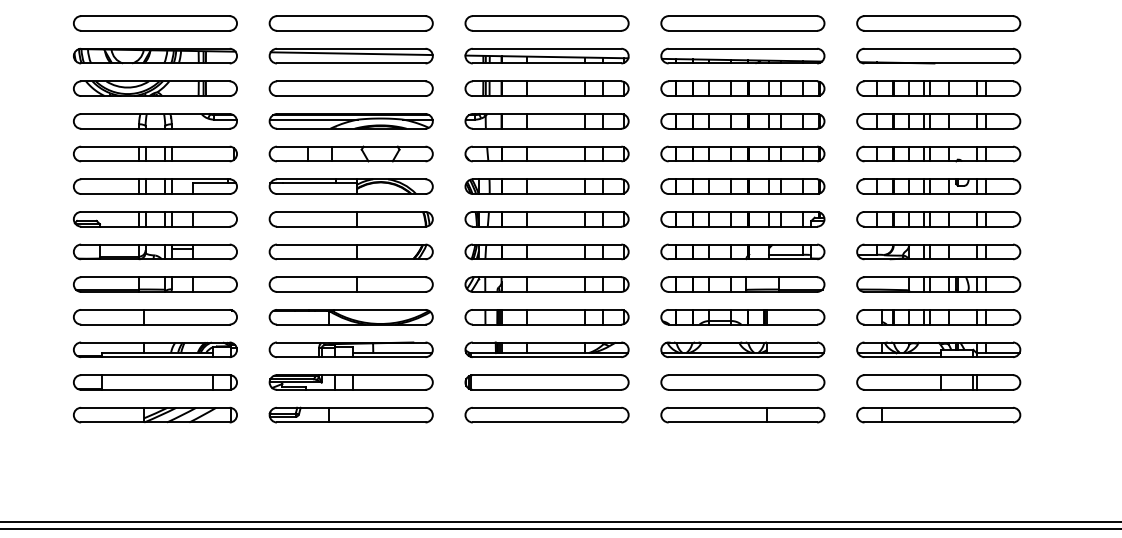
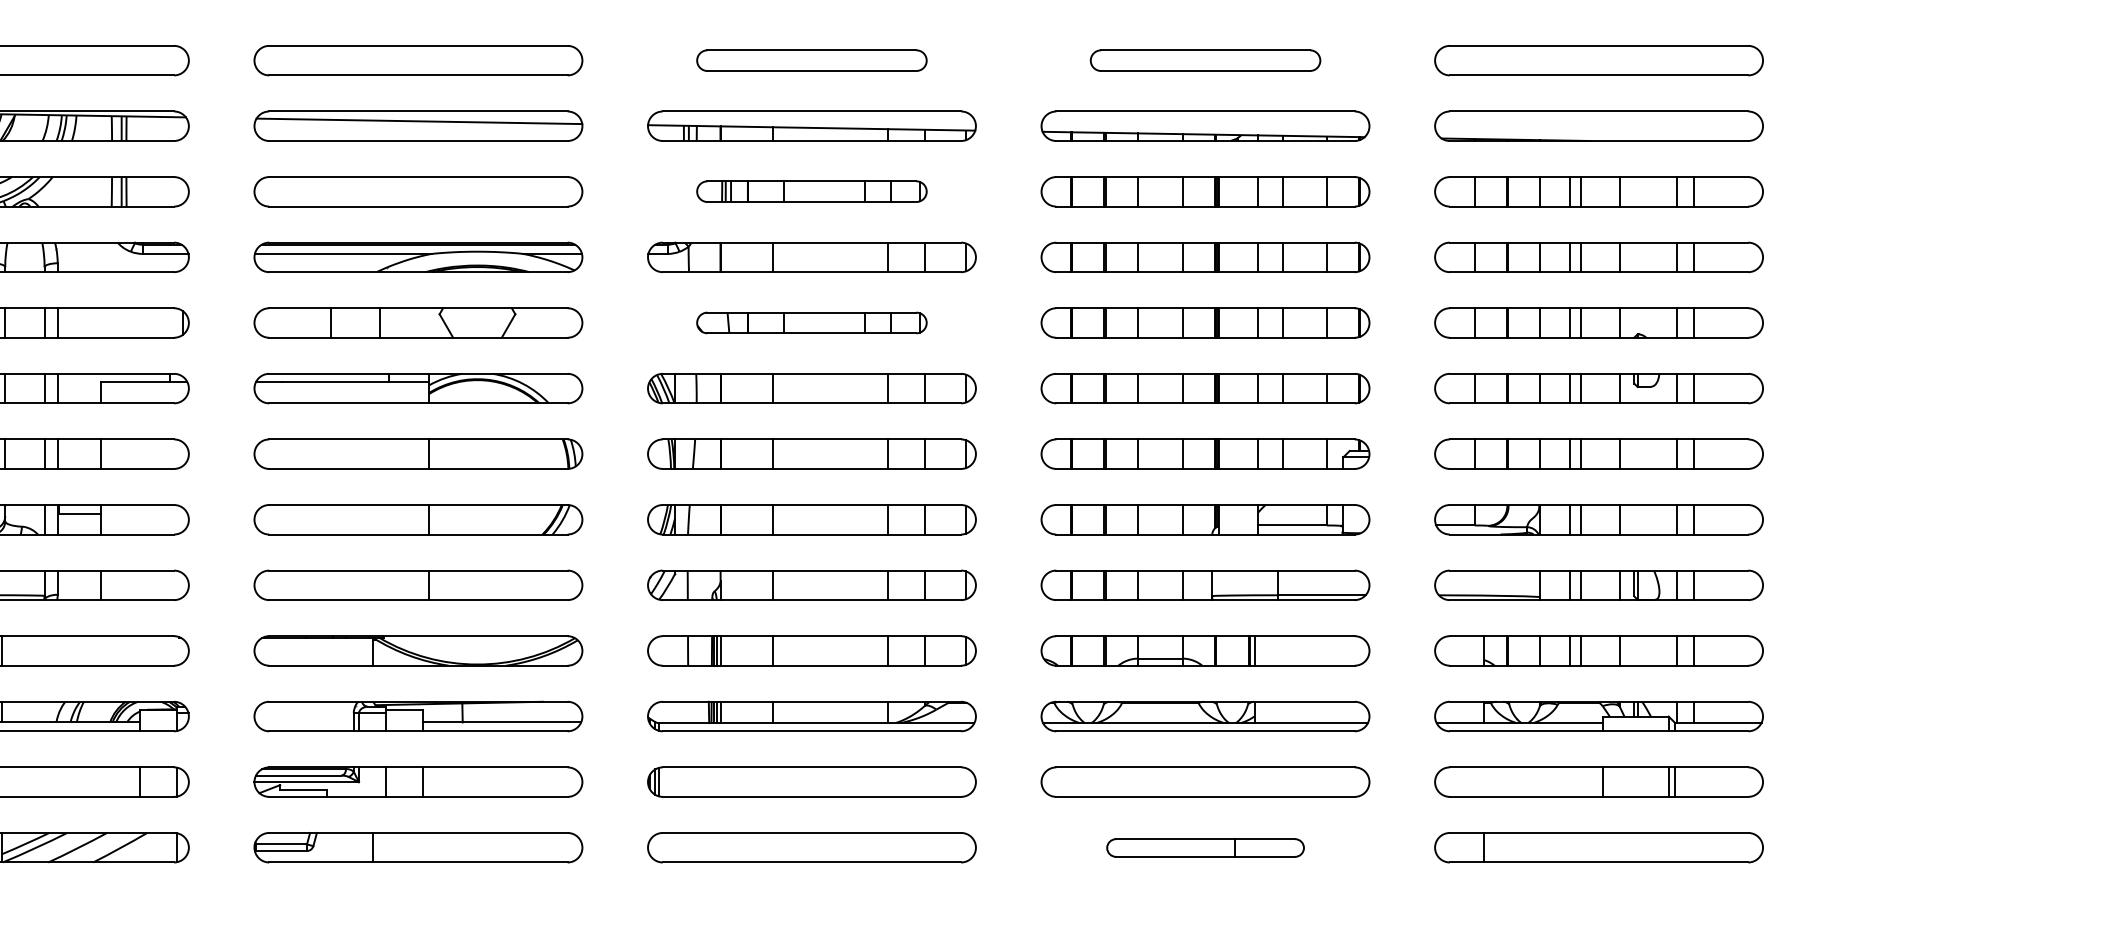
part: (546, 23) -> (810, 60), size x0.7
part: (742, 23) -> (1204, 60), size x0.7
part: (546, 88) -> (810, 191), size x0.7
part: (546, 153) -> (810, 321), size x0.7
part: (742, 415) -> (1204, 848), size x0.6

